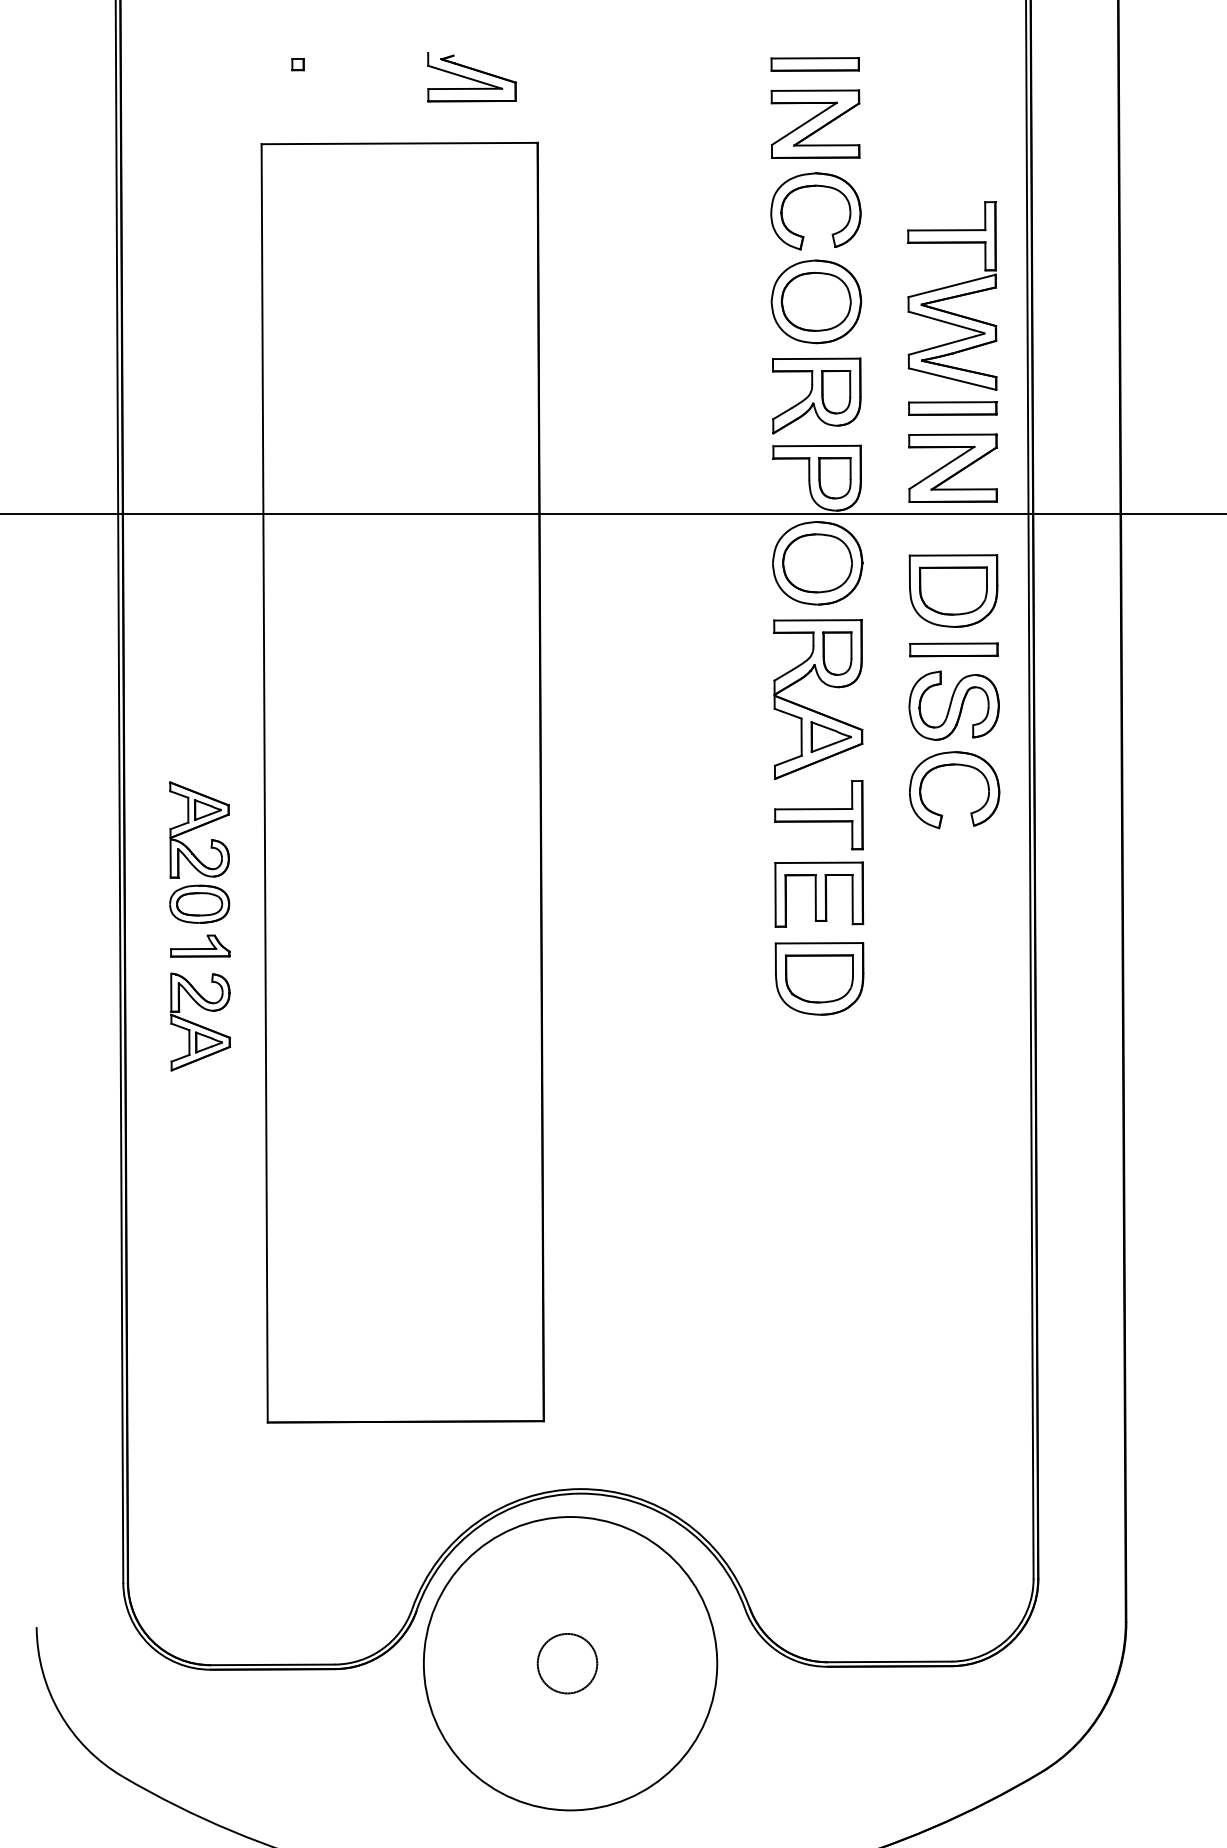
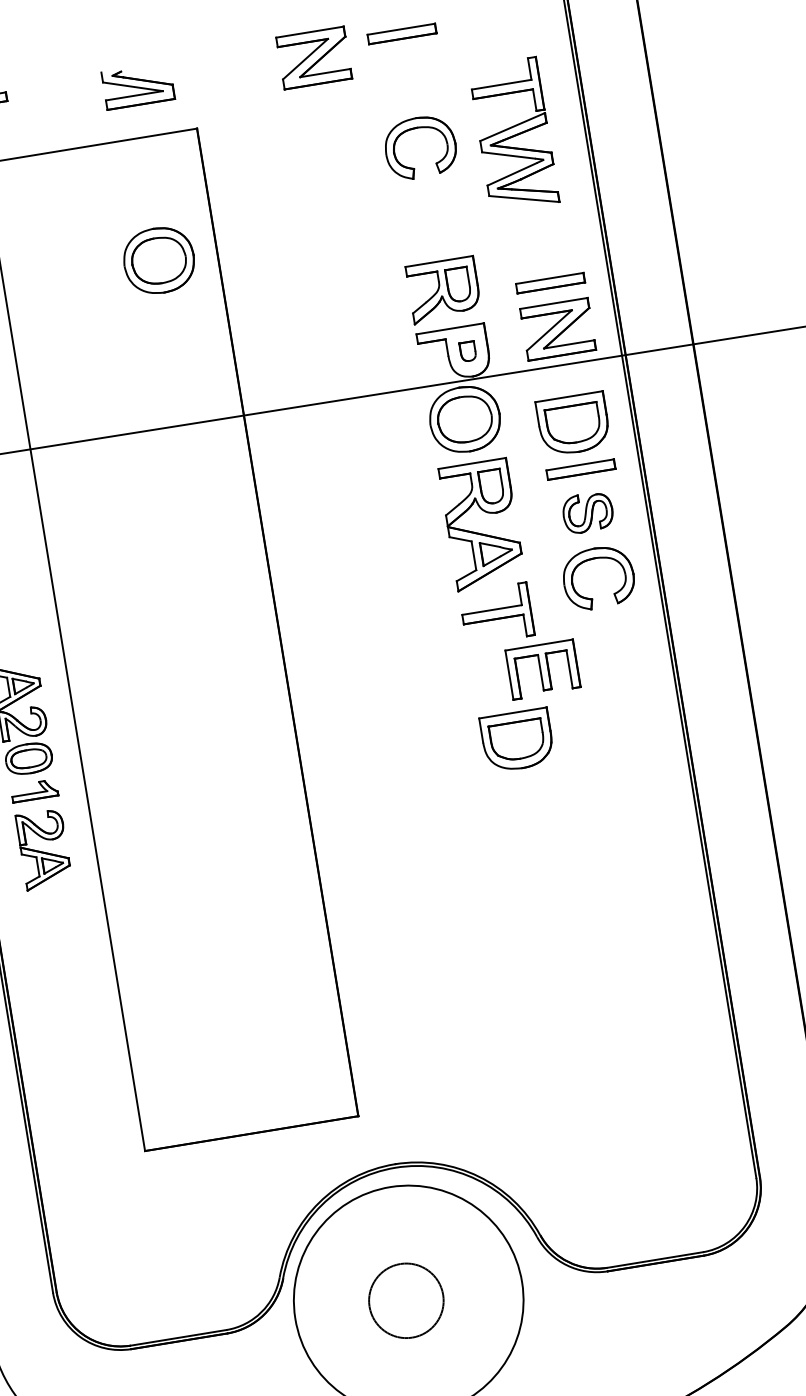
part: (815, 123) -> (314, 57), moved
part: (952, 295) -> (514, 134), moved
part: (816, 301) -> (159, 260), moved
part: (834, 478) -> (467, 351), size x0.6
part: (953, 705) -> (587, 512), size x0.7
part: (819, 894) -> (543, 669), moved
circle: (567, 1663) -> (406, 1300), size x1.6

